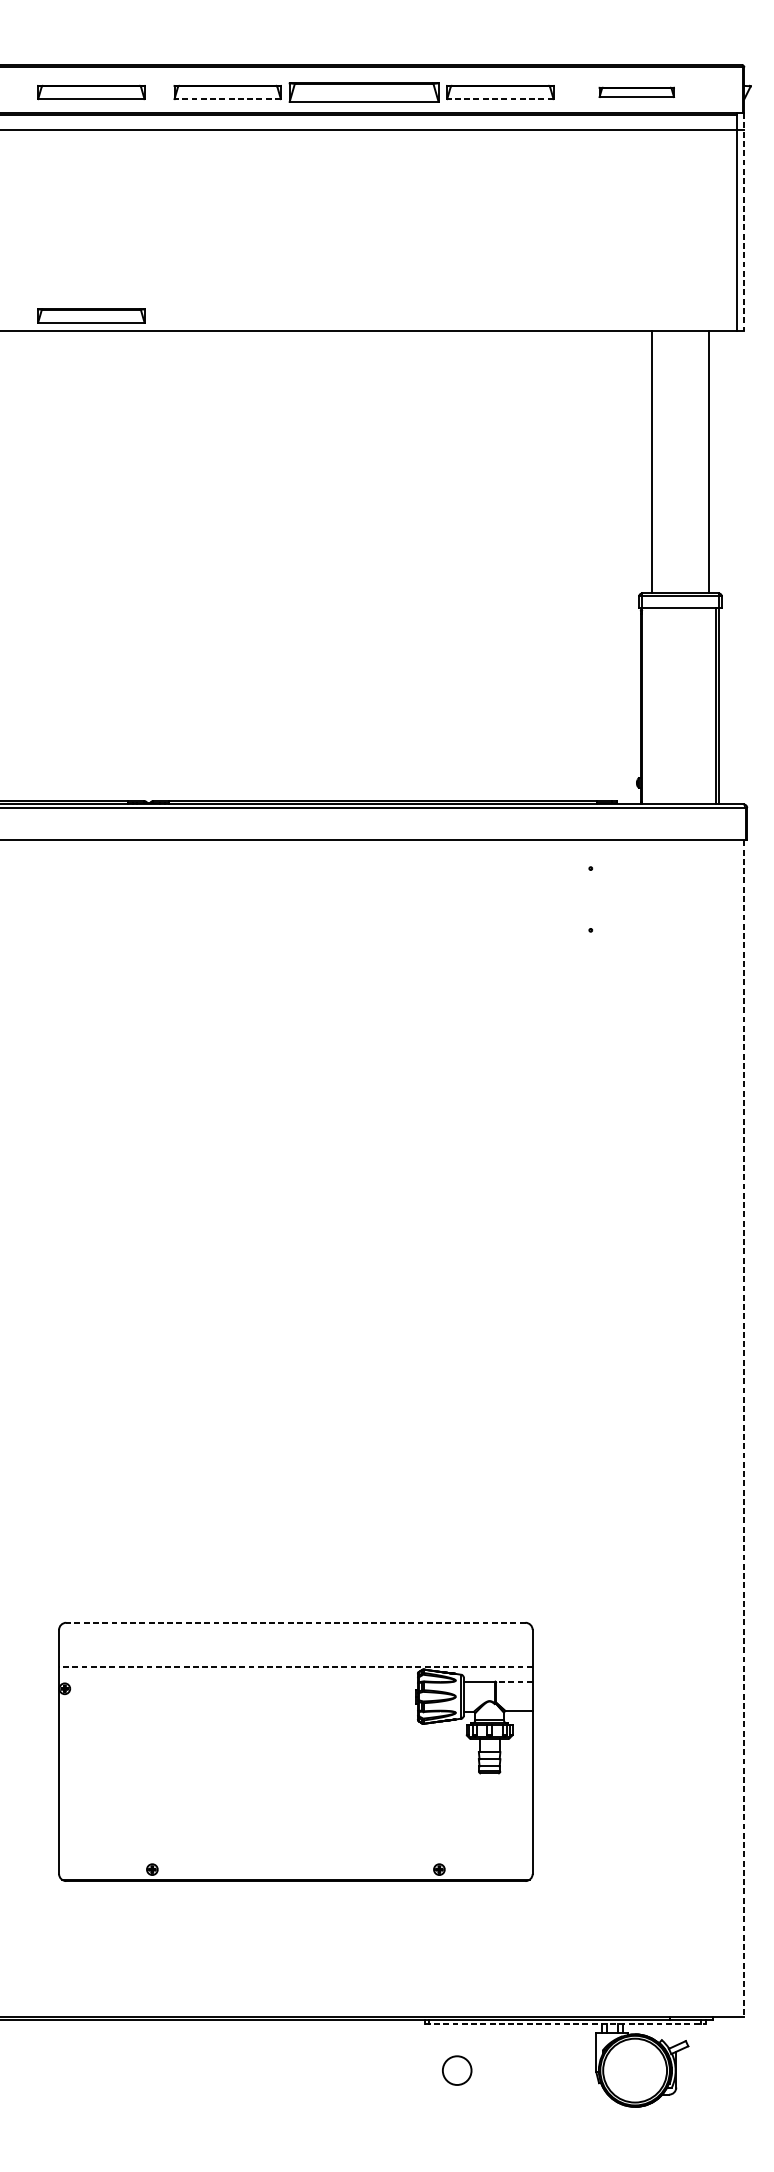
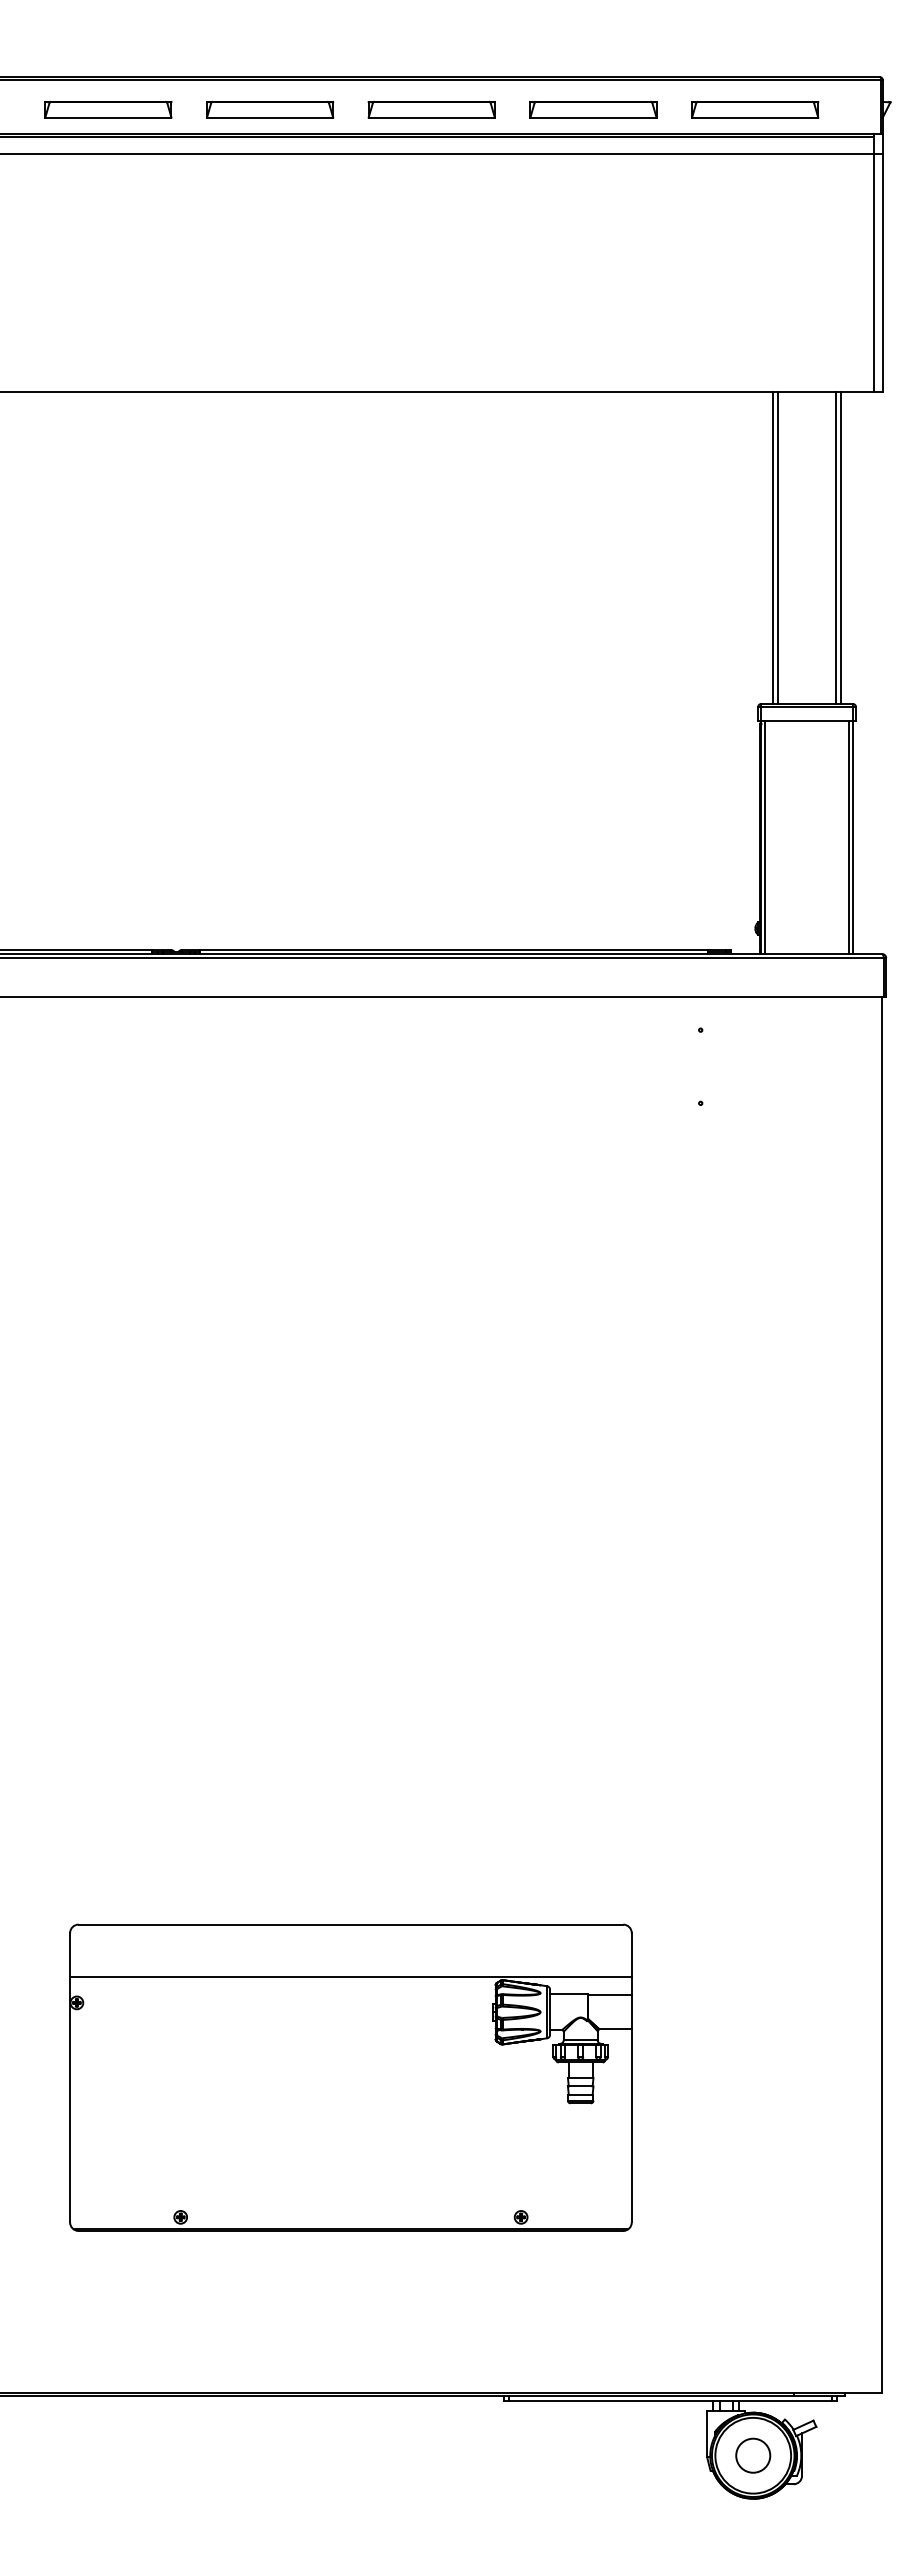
part: (363, 92) -> (431, 109), size x0.71
part: (637, 92) -> (755, 109), size x1.43
line: (227, 99) -> (269, 117), dashed -> solid
line: (499, 99) -> (592, 117), dashed -> solid
line: (744, 222) -> (882, 263), dashed -> solid
part: (91, 315) -> (108, 374), removed
line: (656, 461) -> (778, 547), added
line: (705, 461) -> (836, 547), added
line: (644, 706) -> (764, 837), added
line: (743, 1429) -> (881, 1695), dashed -> solid
line: (295, 1622) -> (350, 1924), dashed -> solid
line: (295, 1667) -> (350, 1977), dashed -> solid
line: (514, 1682) -> (610, 1995), dashed -> solid
line: (565, 2024) -> (670, 2400), dashed -> solid
circle: (457, 2070) -> (753, 2455), moved

